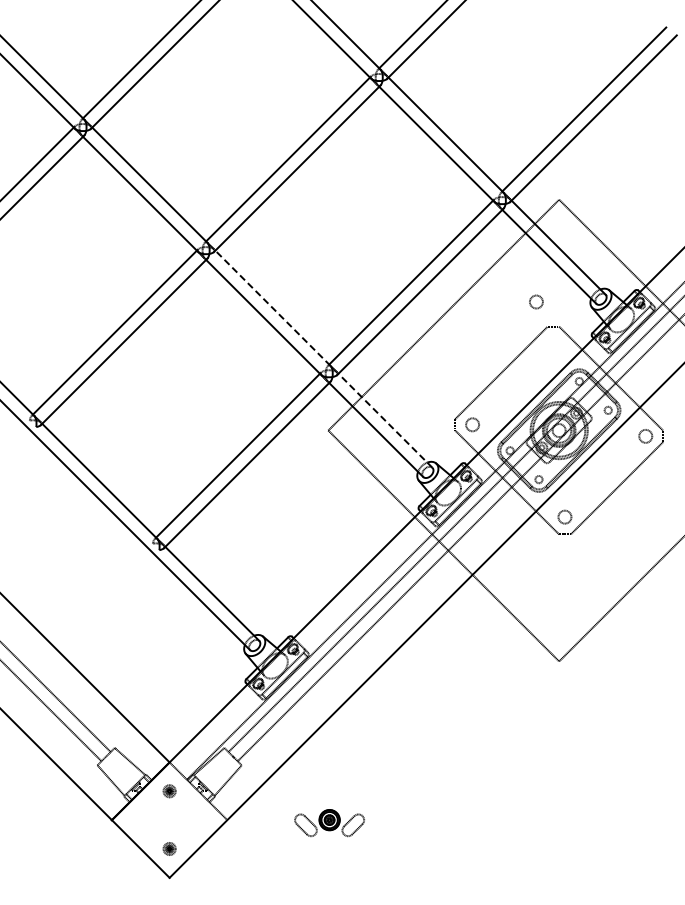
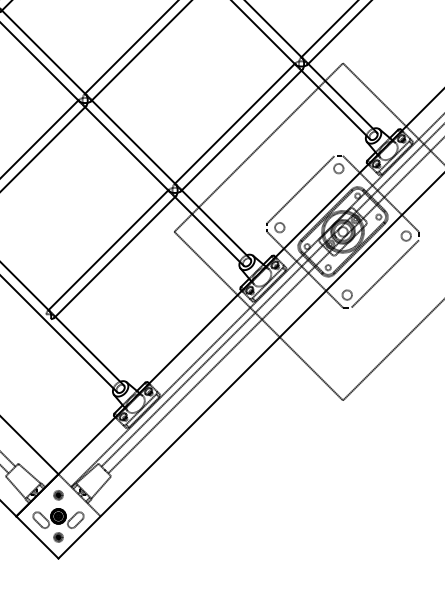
circle: (536, 301) -> (338, 168), moved
line: (272, 307) -> (133, 141), dashed -> solid
line: (385, 420) -> (216, 224), dashed -> solid
part: (329, 823) -> (58, 518), moved

